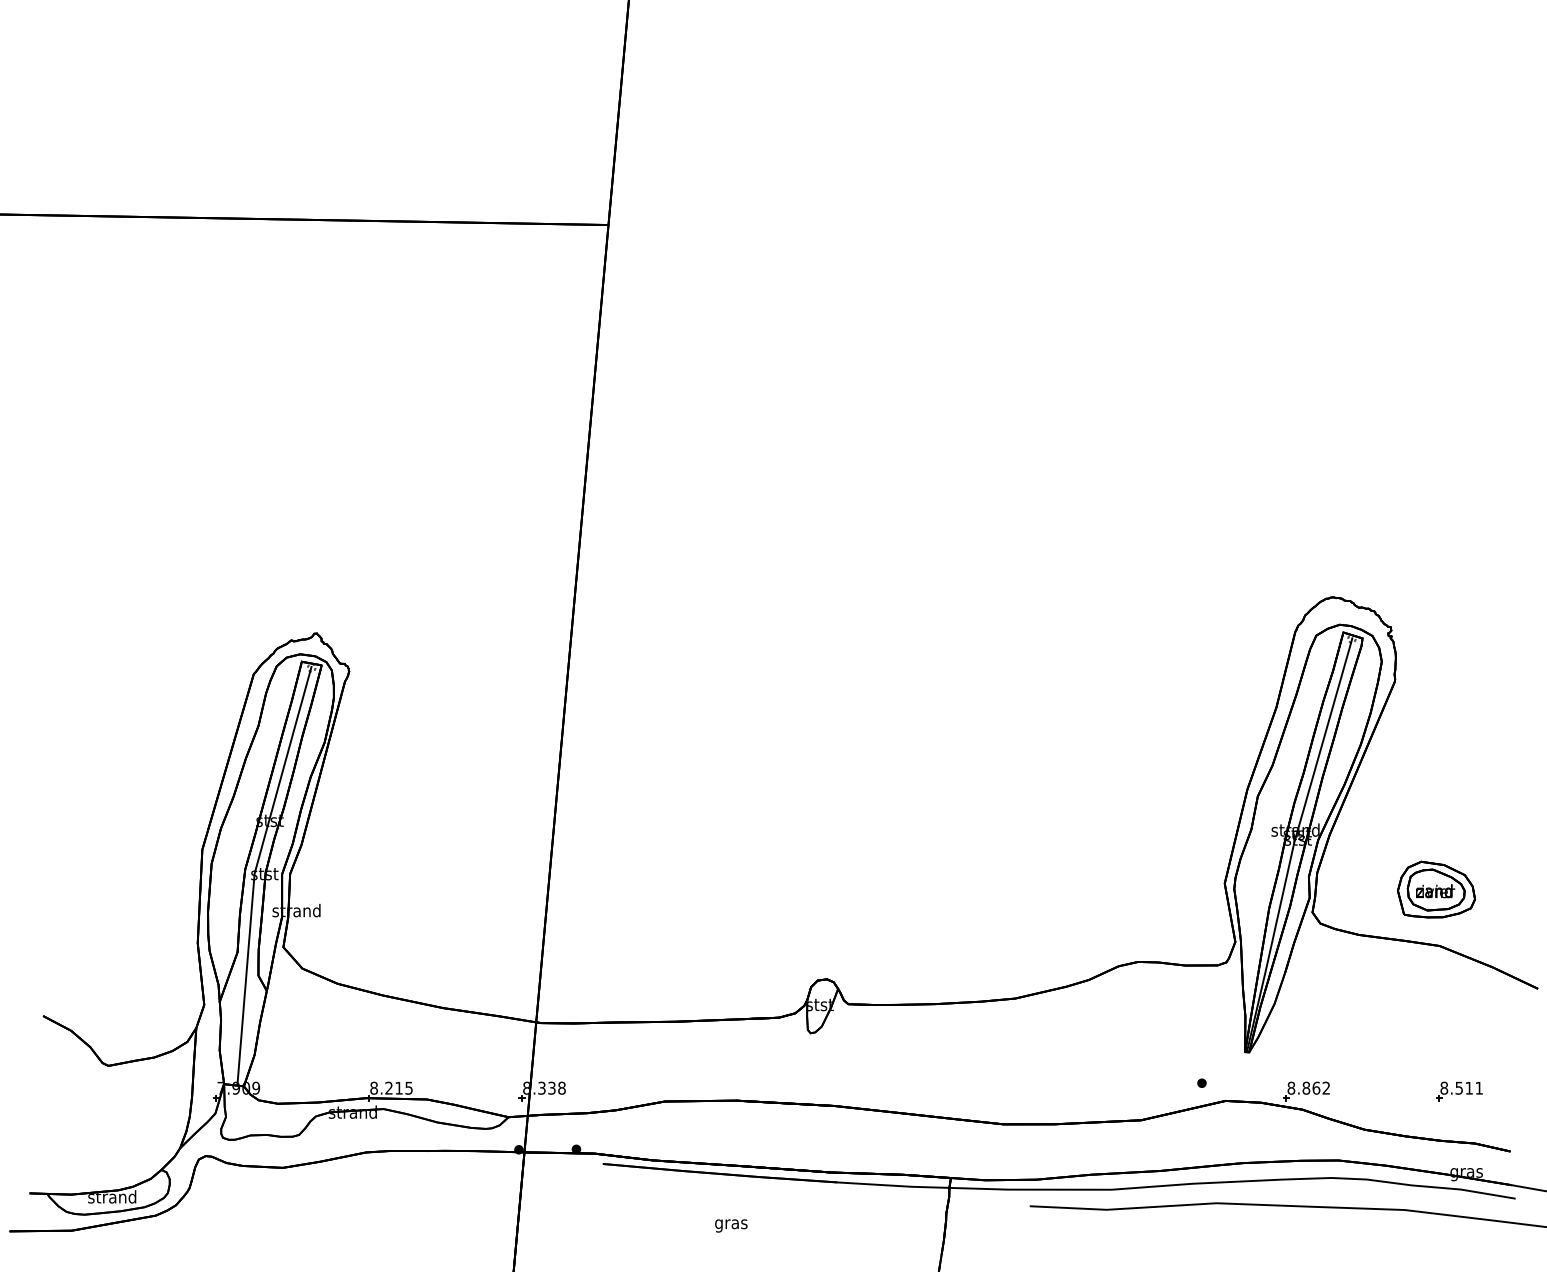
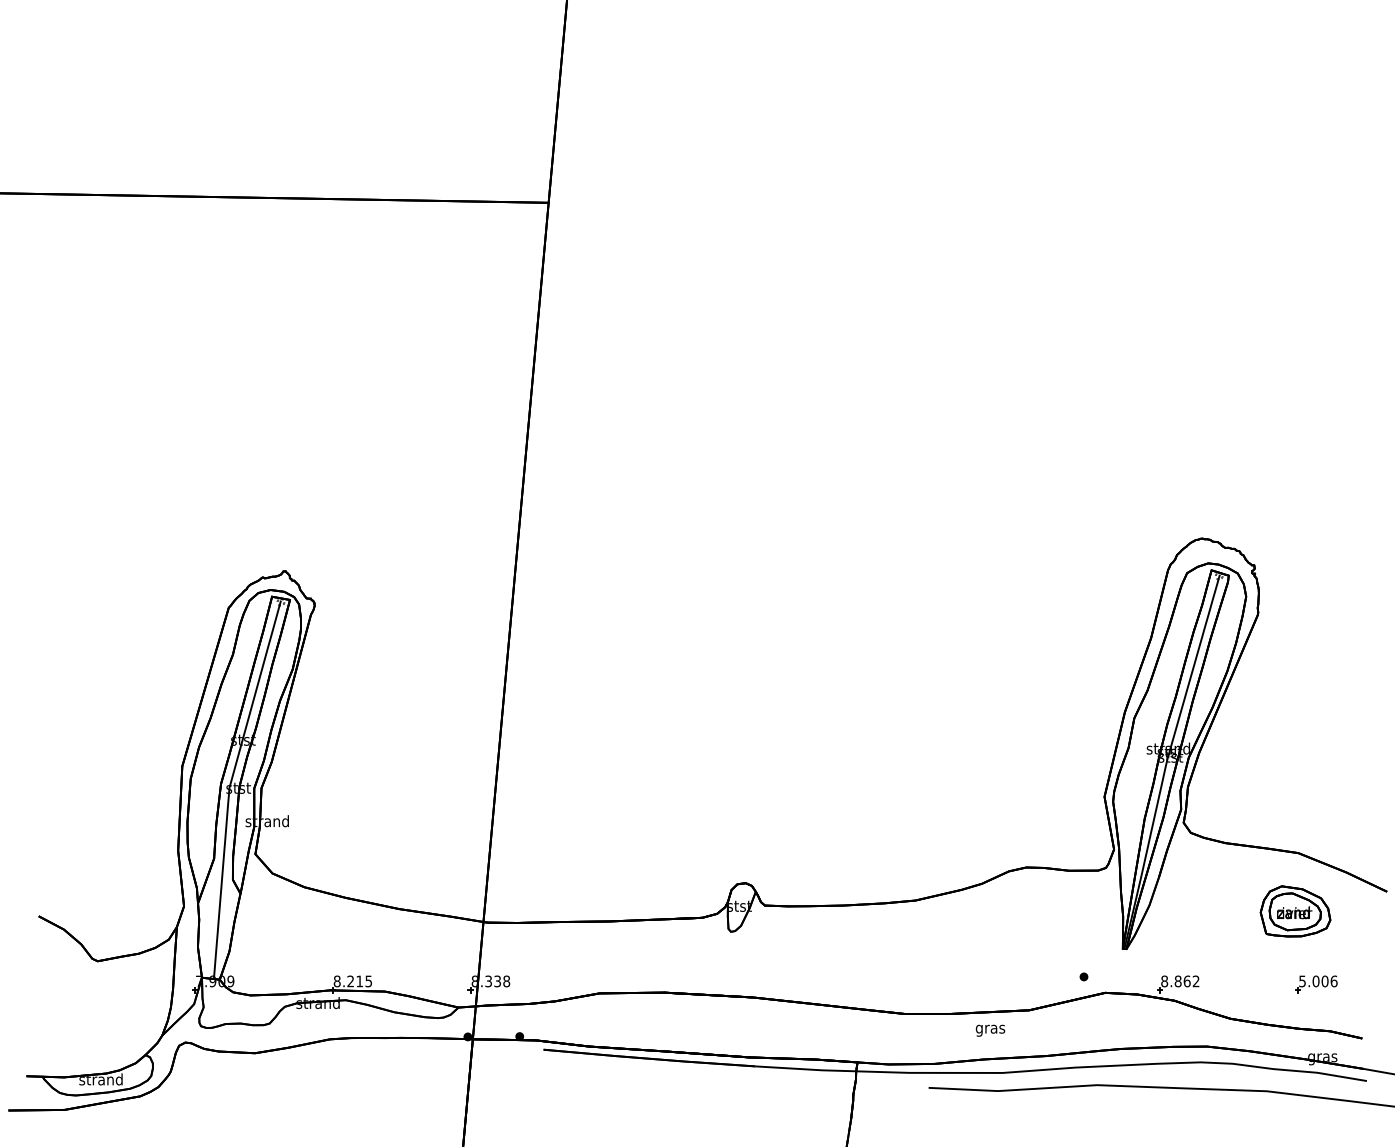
part: (1436, 889) -> (1295, 911), moved
text: (1461, 1087) -> (1318, 980), 8.511 -> 5.006
text: (731, 1225) -> (990, 1030), moved

